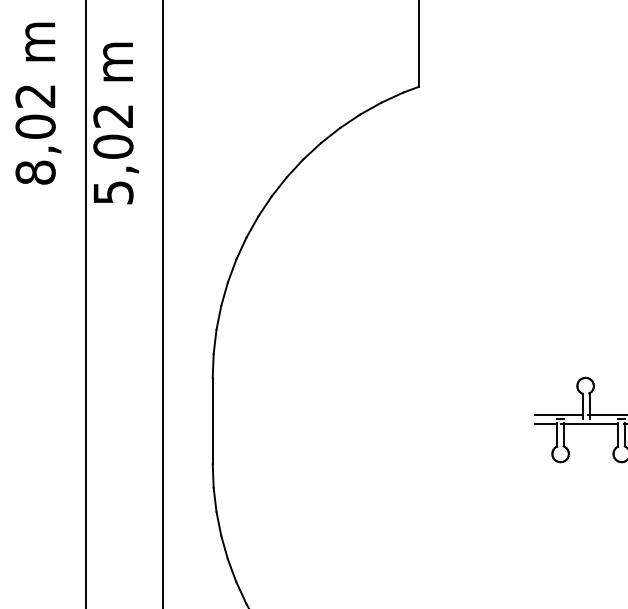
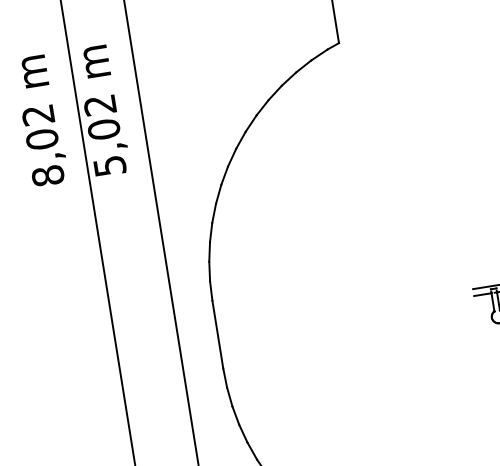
text: (38, 103) -> (41, 120), moved

